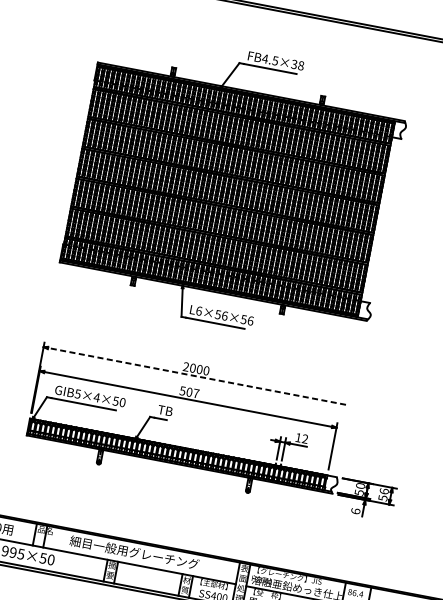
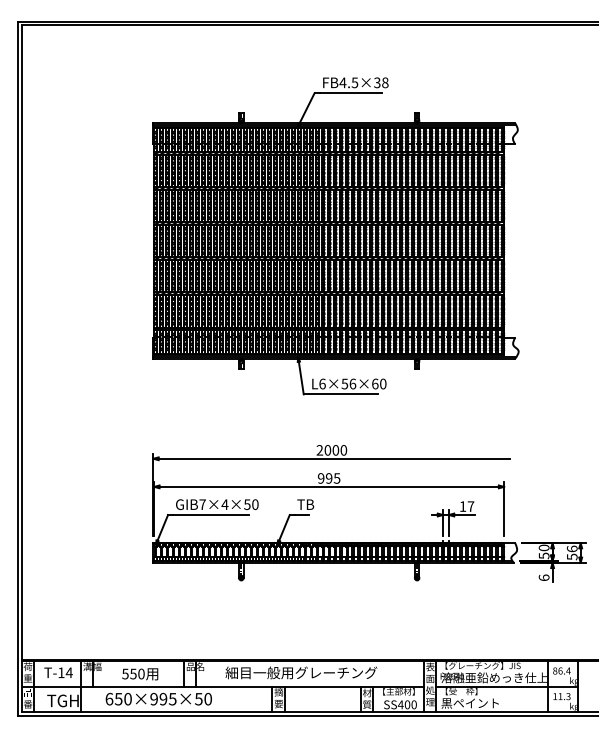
text: (247, 319) -> (379, 383), L6×56×56 -> L6×56×60
line: (197, 376) -> (334, 458), dashed -> solid
text: (188, 392) -> (328, 478), 507 -> 995
text: (77, 393) -> (202, 504), GIB5×4×50 -> GIB7×4×50
text: (304, 438) -> (470, 506), 12 -> 17

